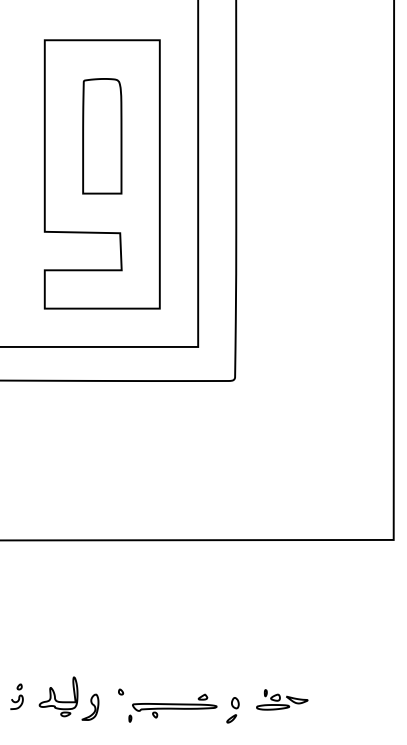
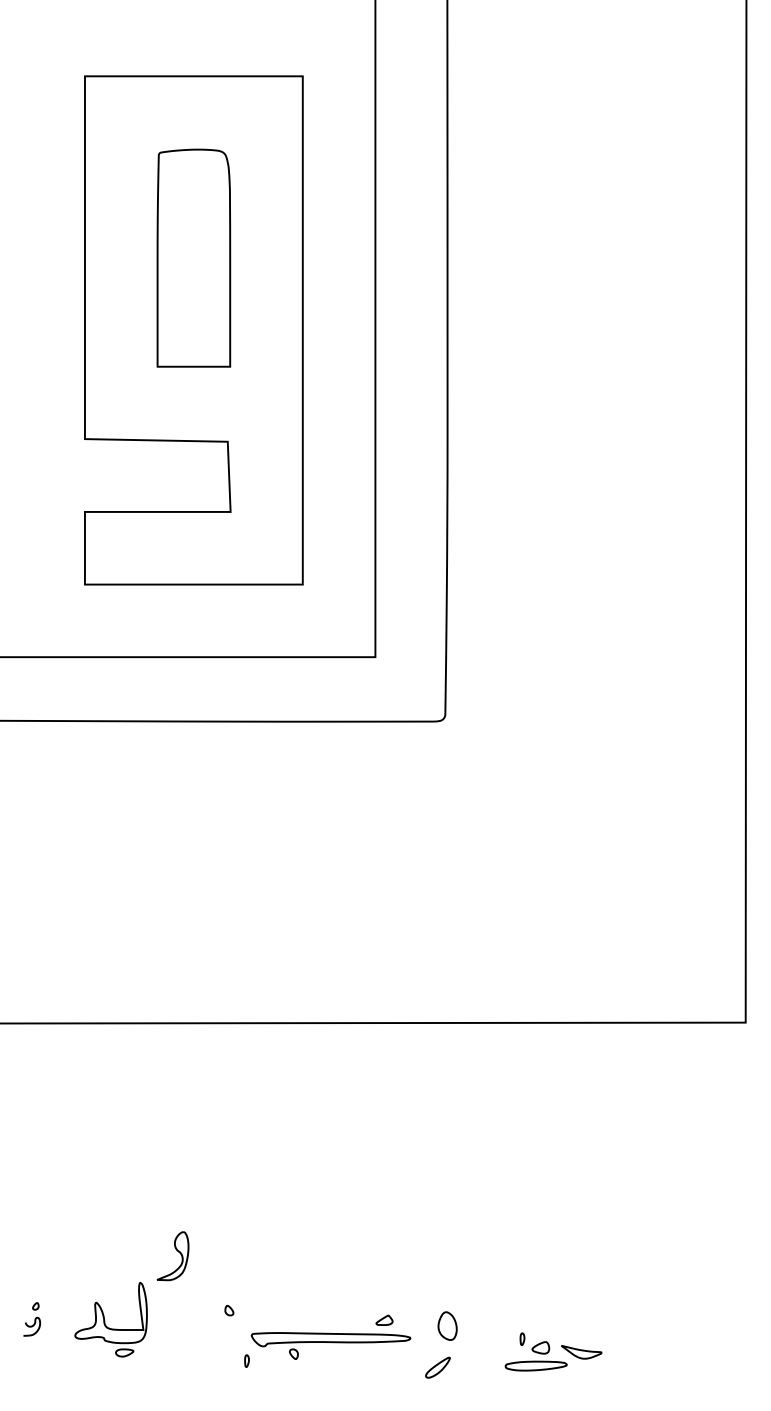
part: (16, 696) -> (31, 1319), size x0.7
part: (282, 699) -> (554, 1351), moved
part: (90, 706) -> (173, 1254), moved
part: (232, 710) -> (440, 1345), size x1.4

